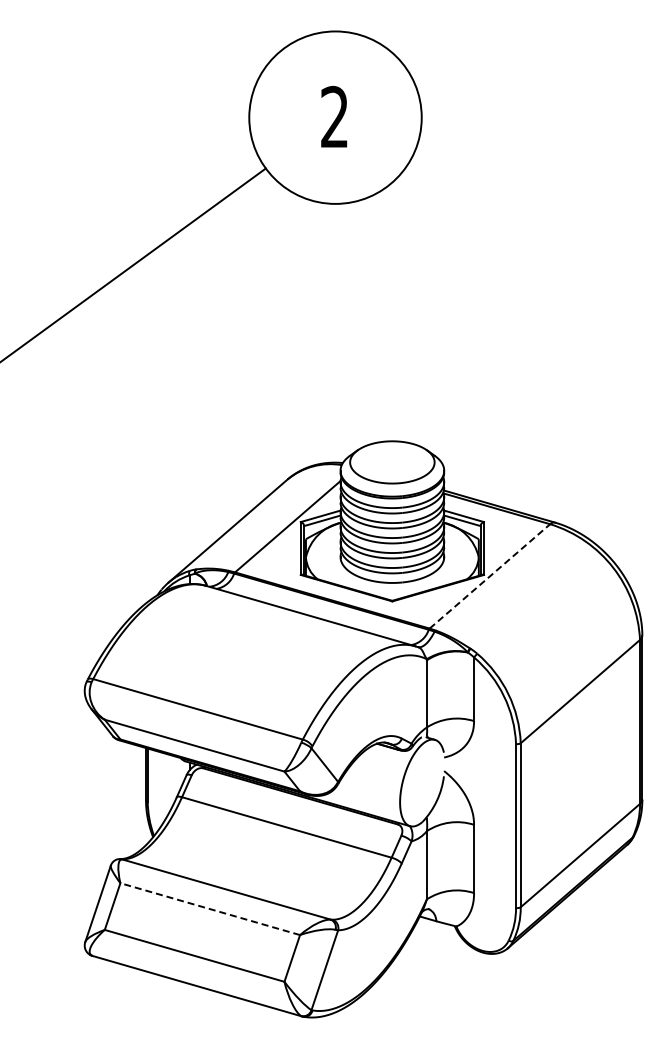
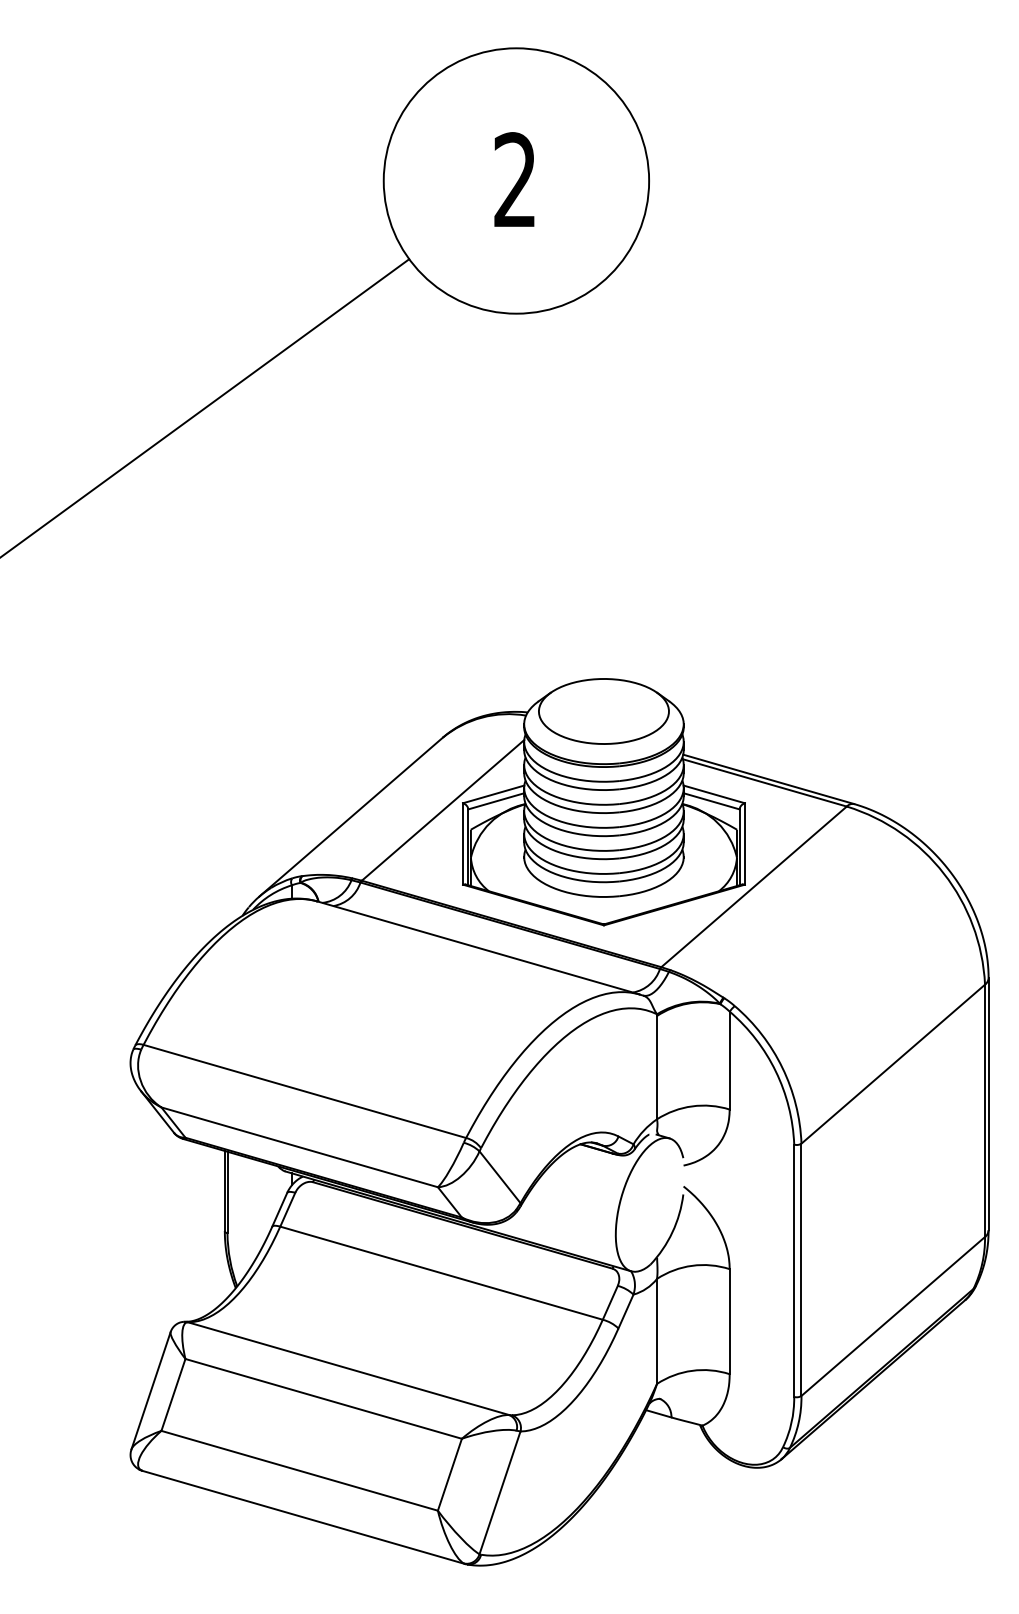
line: (489, 576) -> (753, 887), dashed -> solid
line: (209, 909) -> (322, 1399), dashed -> solid

